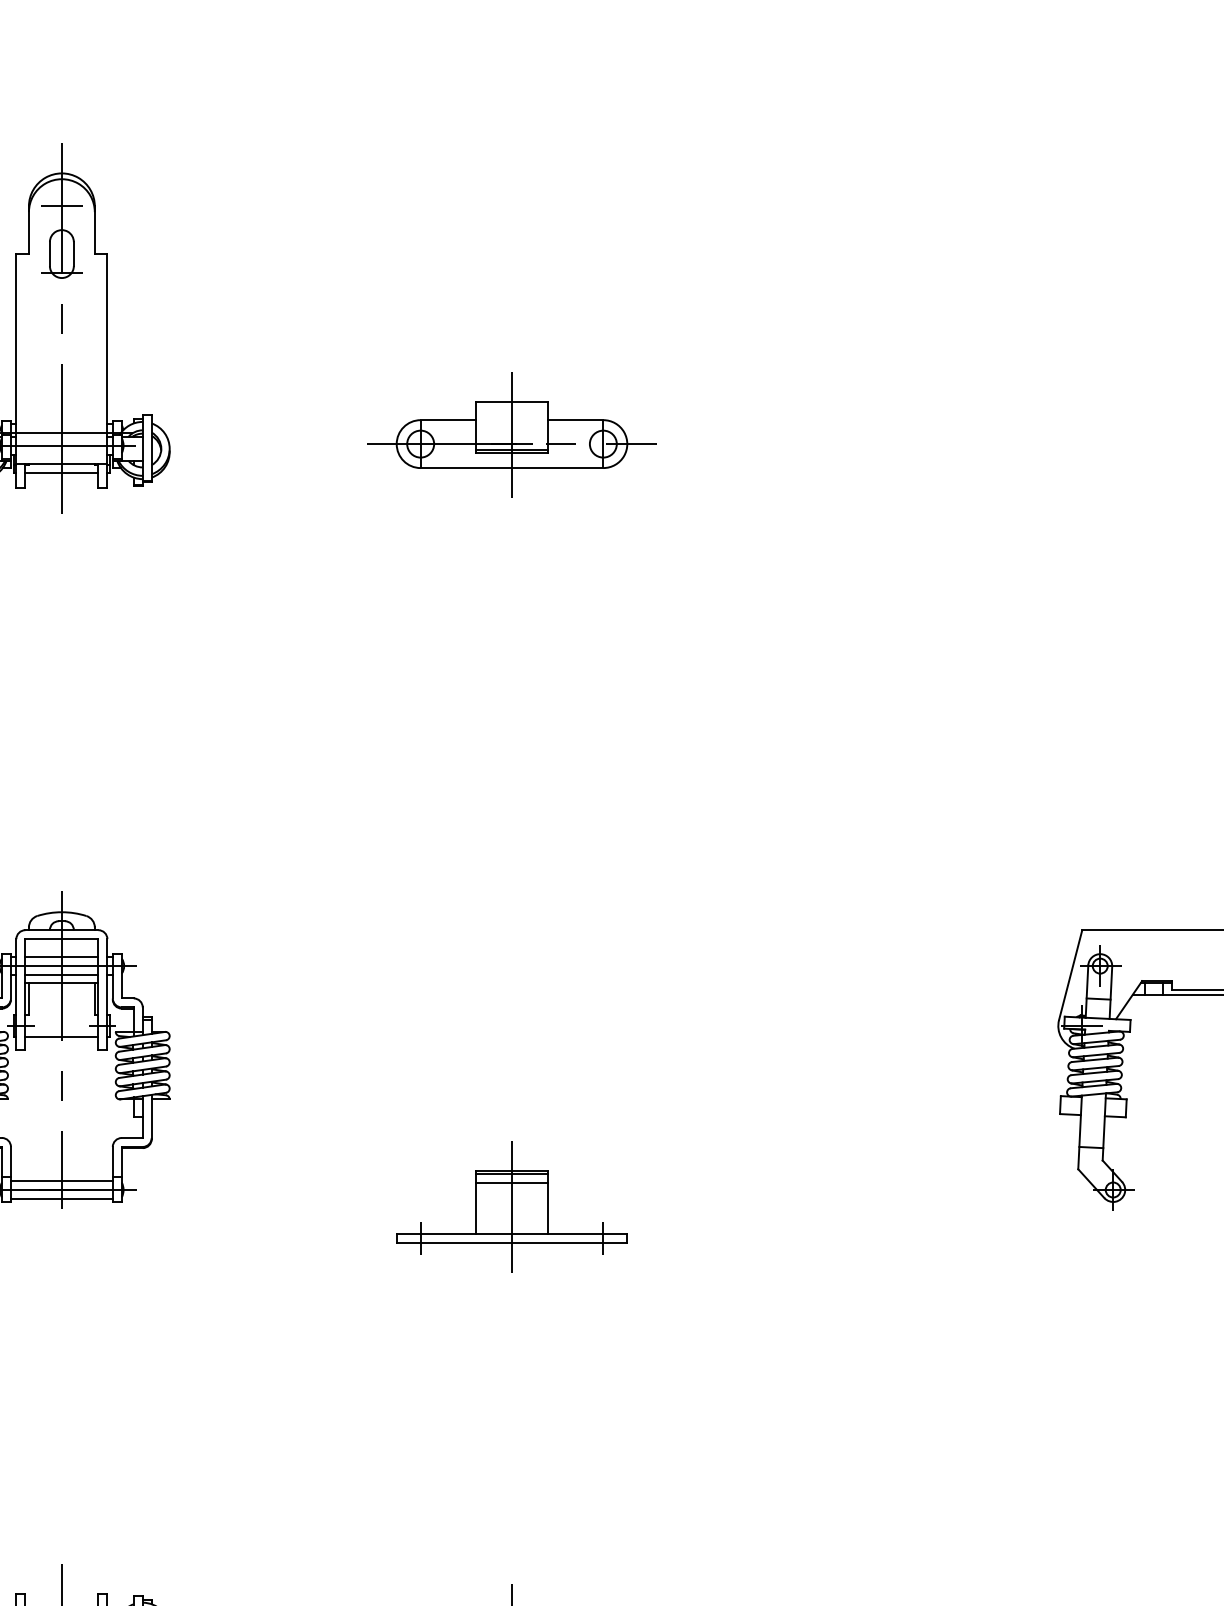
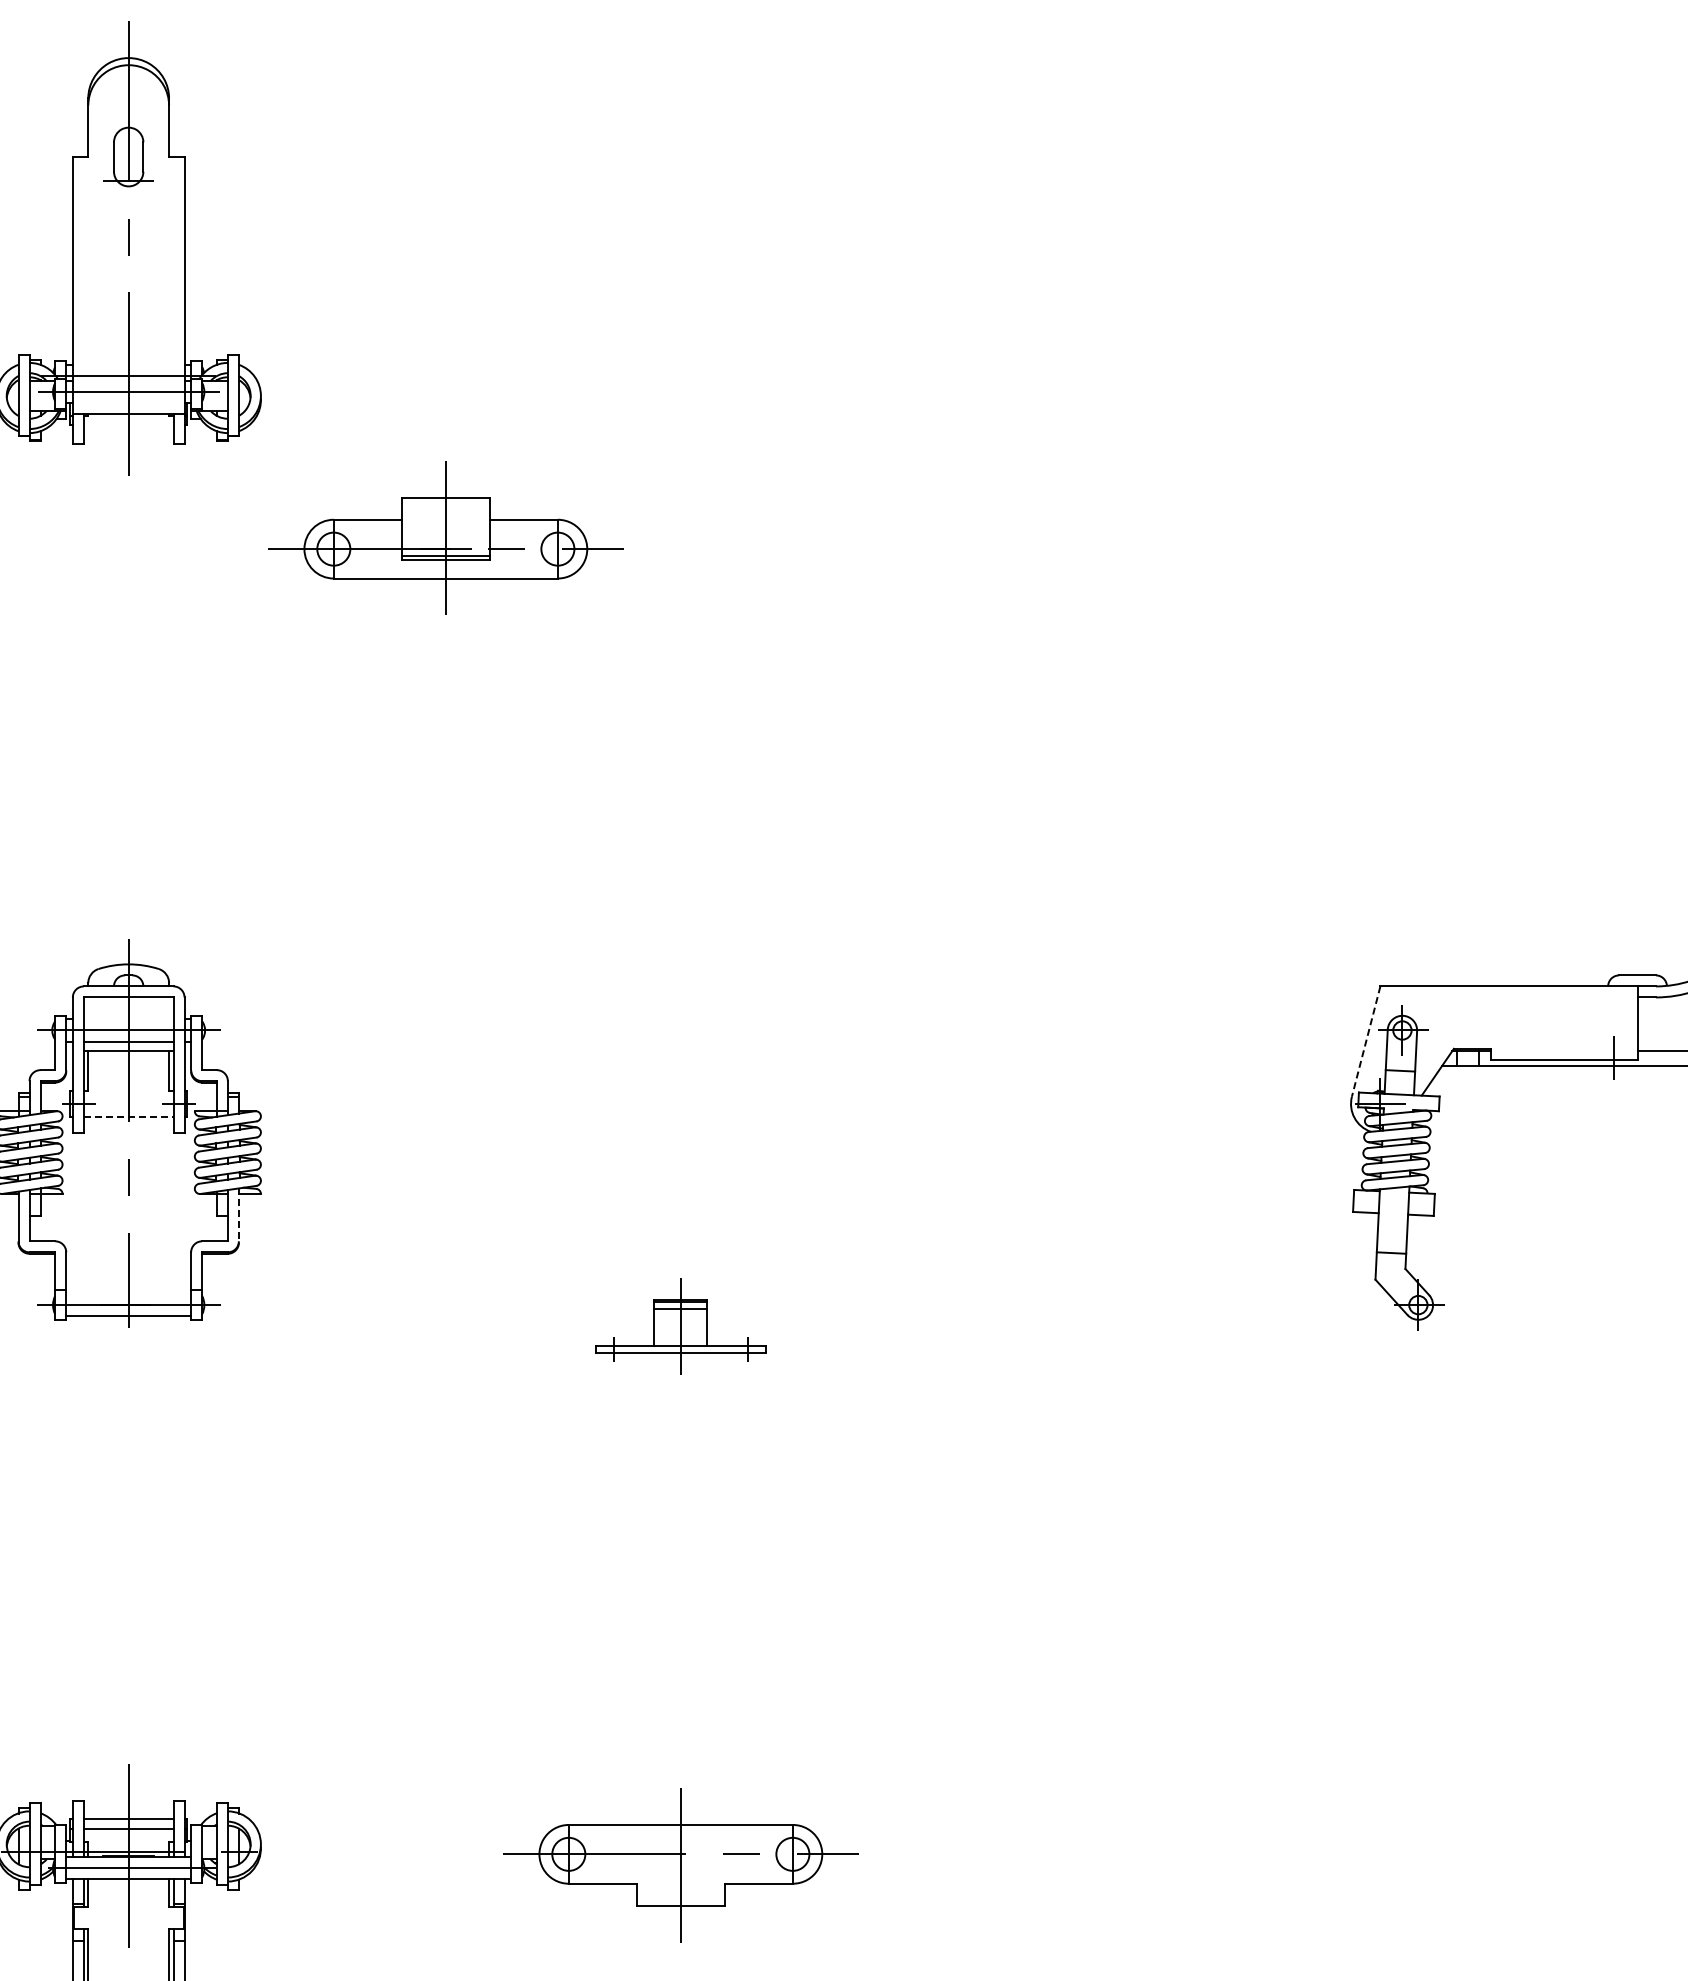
line: (61, 206) -> (128, 98), removed
part: (511, 434) -> (445, 537), moved
line: (61, 472) -> (128, 425), removed
line: (61, 957) -> (128, 1019), removed
line: (1070, 975) -> (1366, 1041), solid -> dashed
line: (61, 1037) -> (128, 1117), solid -> dashed
line: (151, 1117) -> (238, 1216), solid -> dashed
line: (61, 1181) -> (128, 1294), removed
part: (511, 1207) -> (680, 1326), size x0.6

